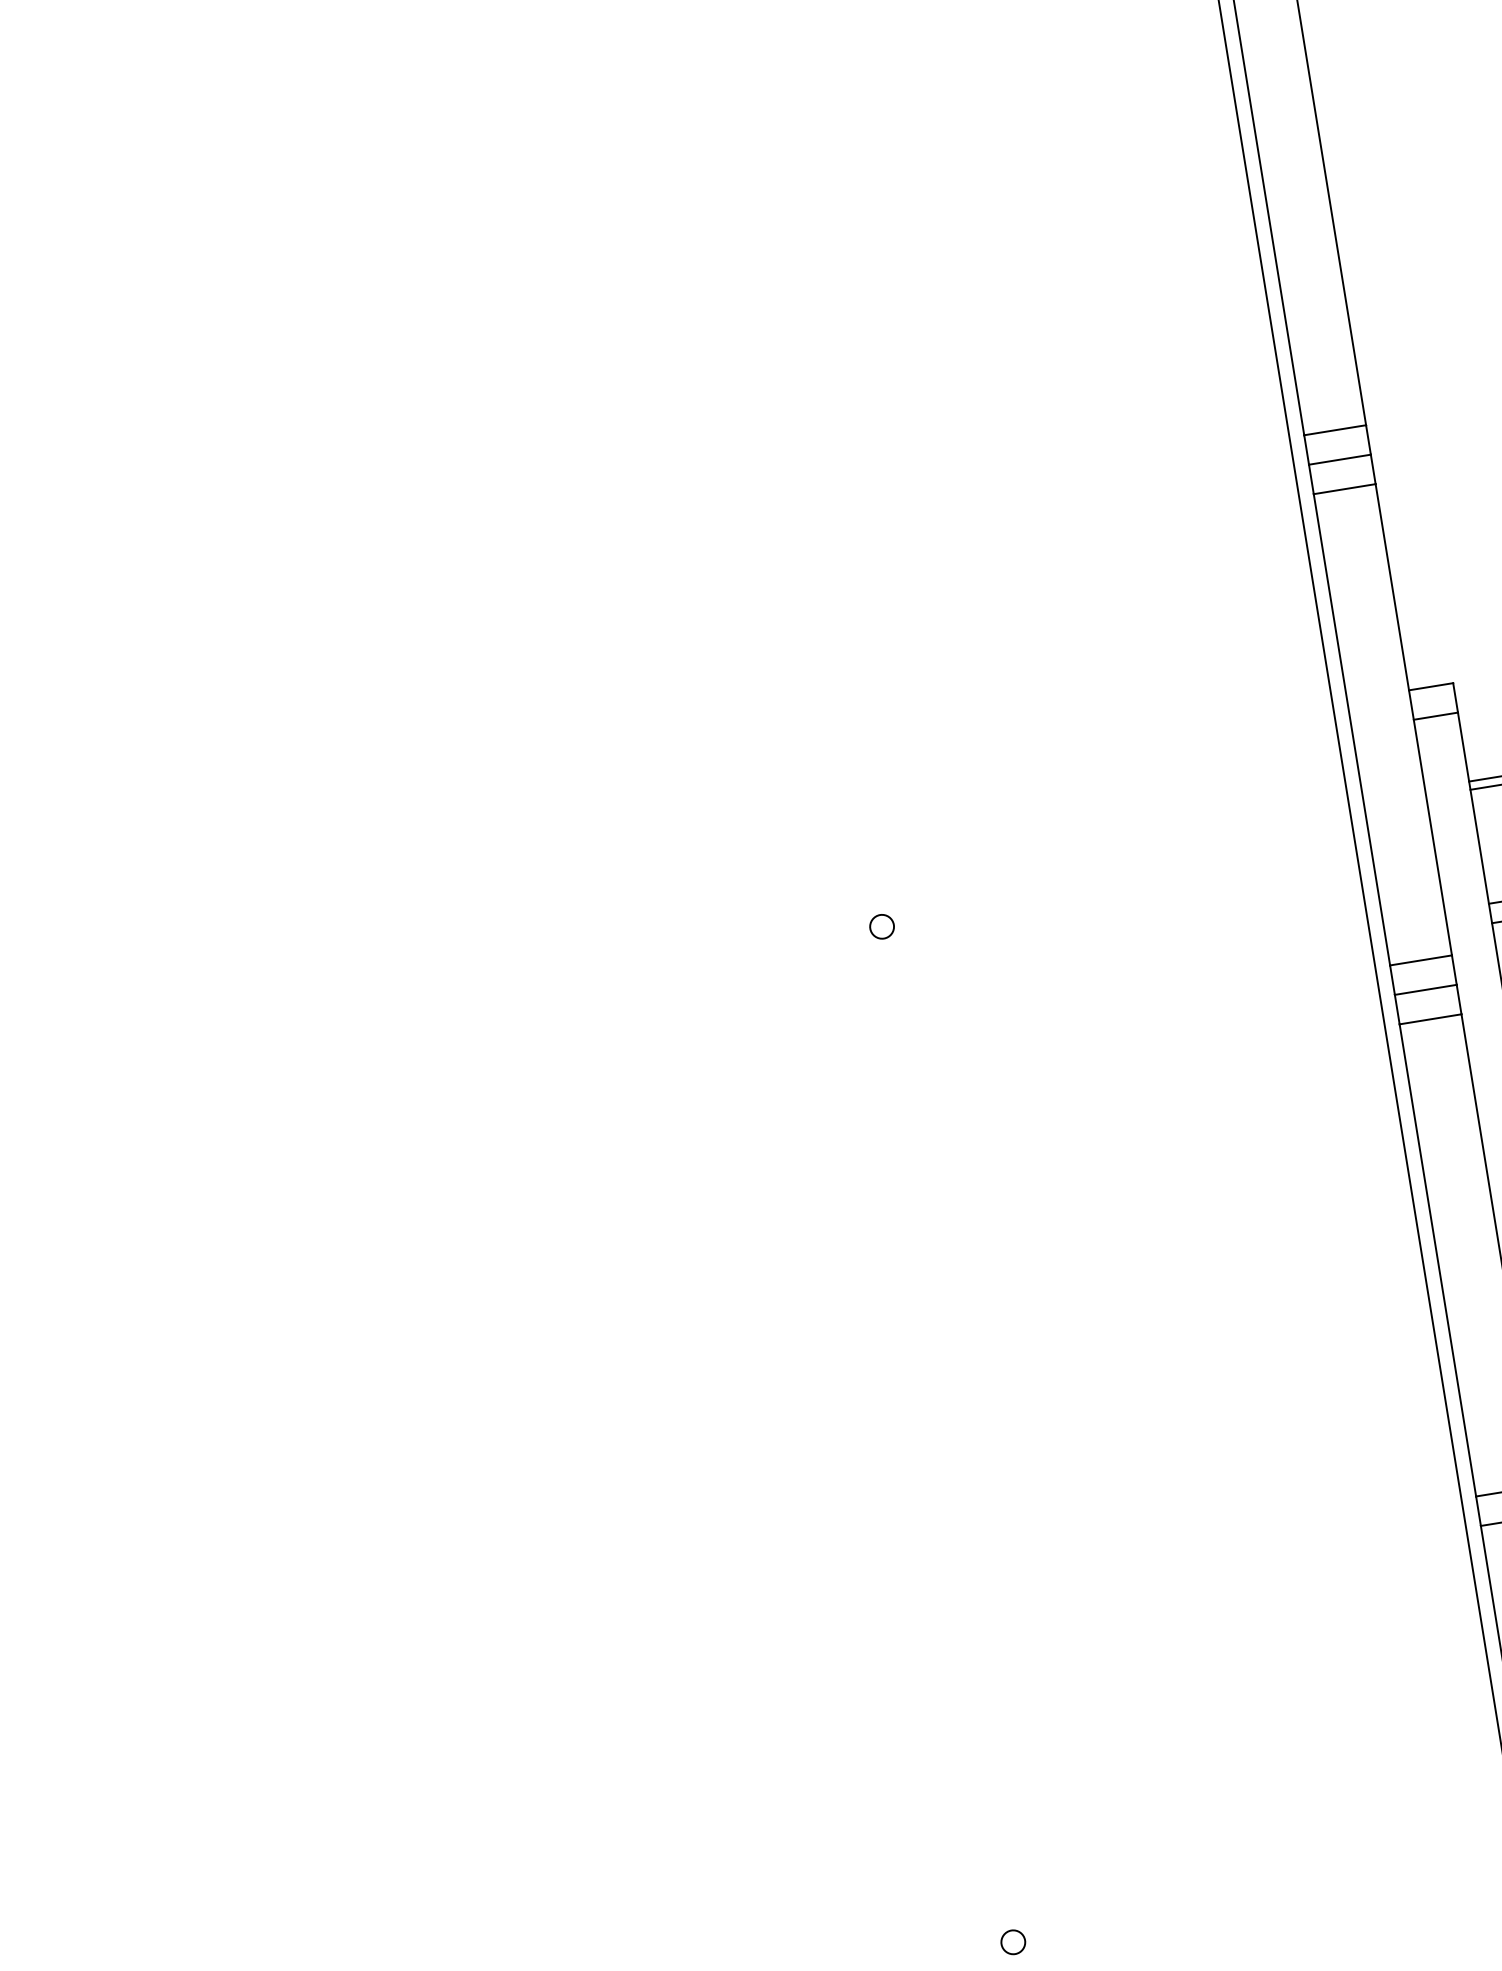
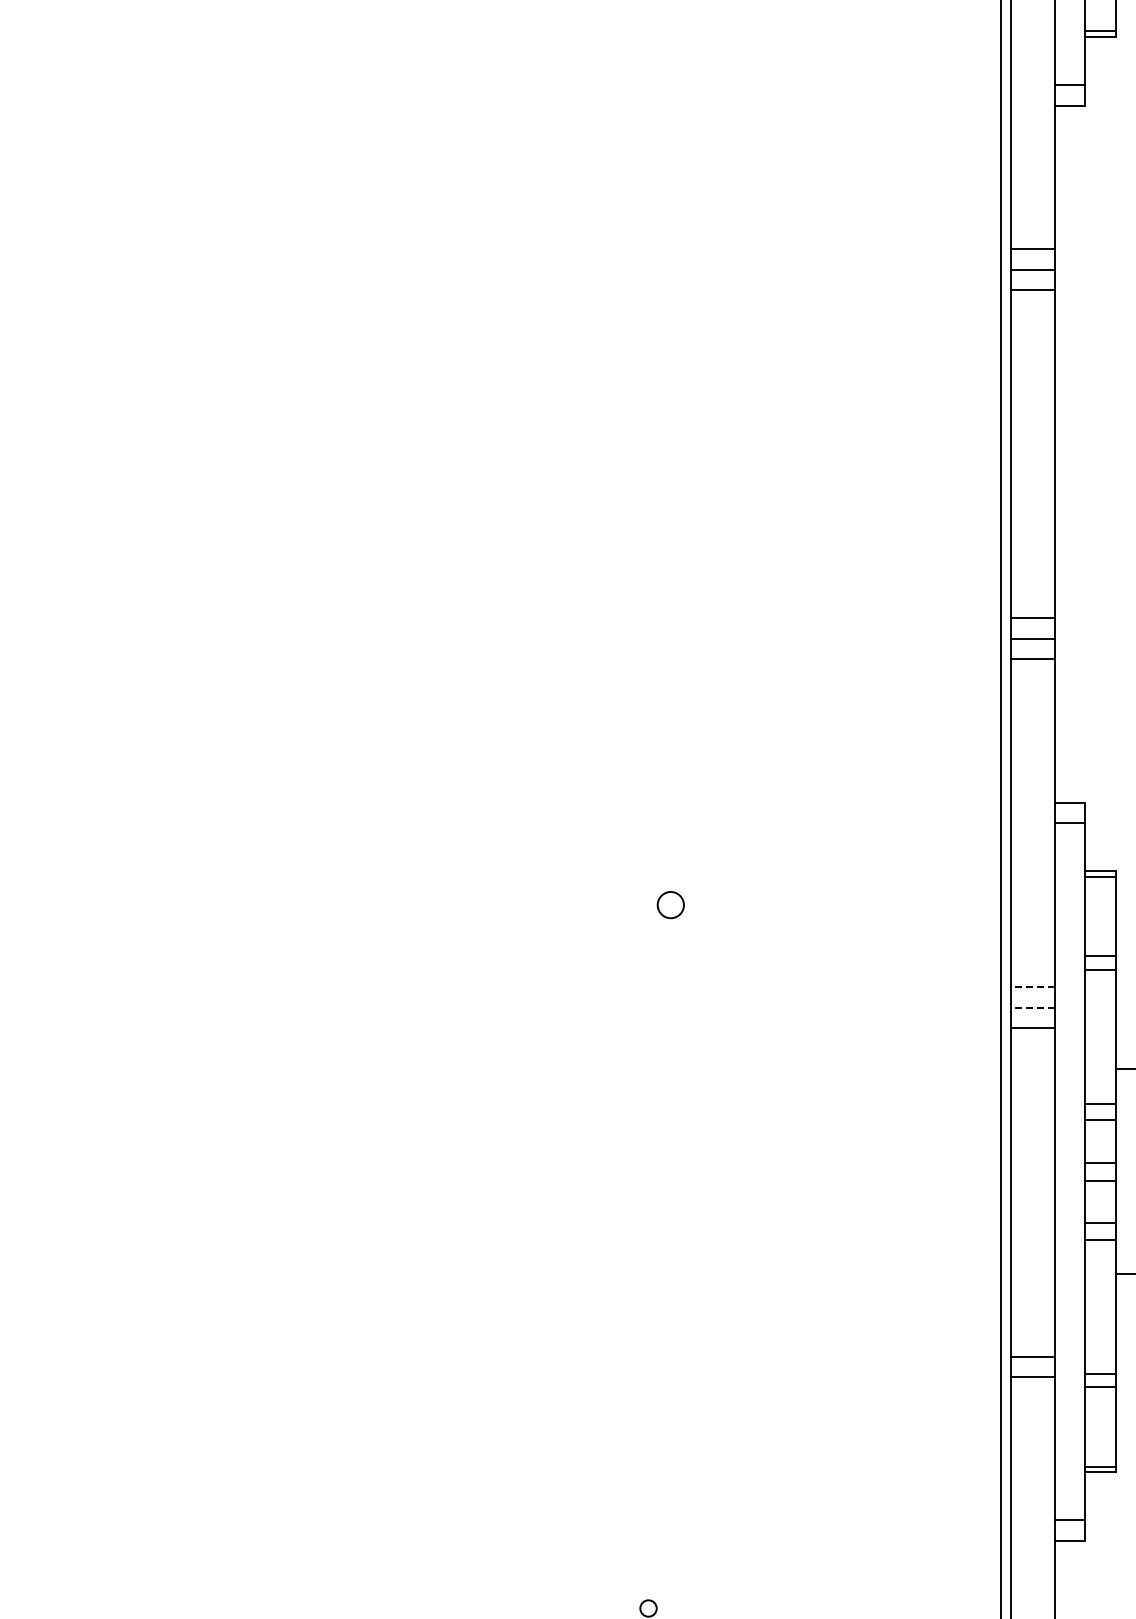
circle: (882, 927) -> (671, 905), size x1.6
line: (1420, 960) -> (1032, 987), solid -> dashed
line: (1425, 989) -> (1032, 1007), solid -> dashed

